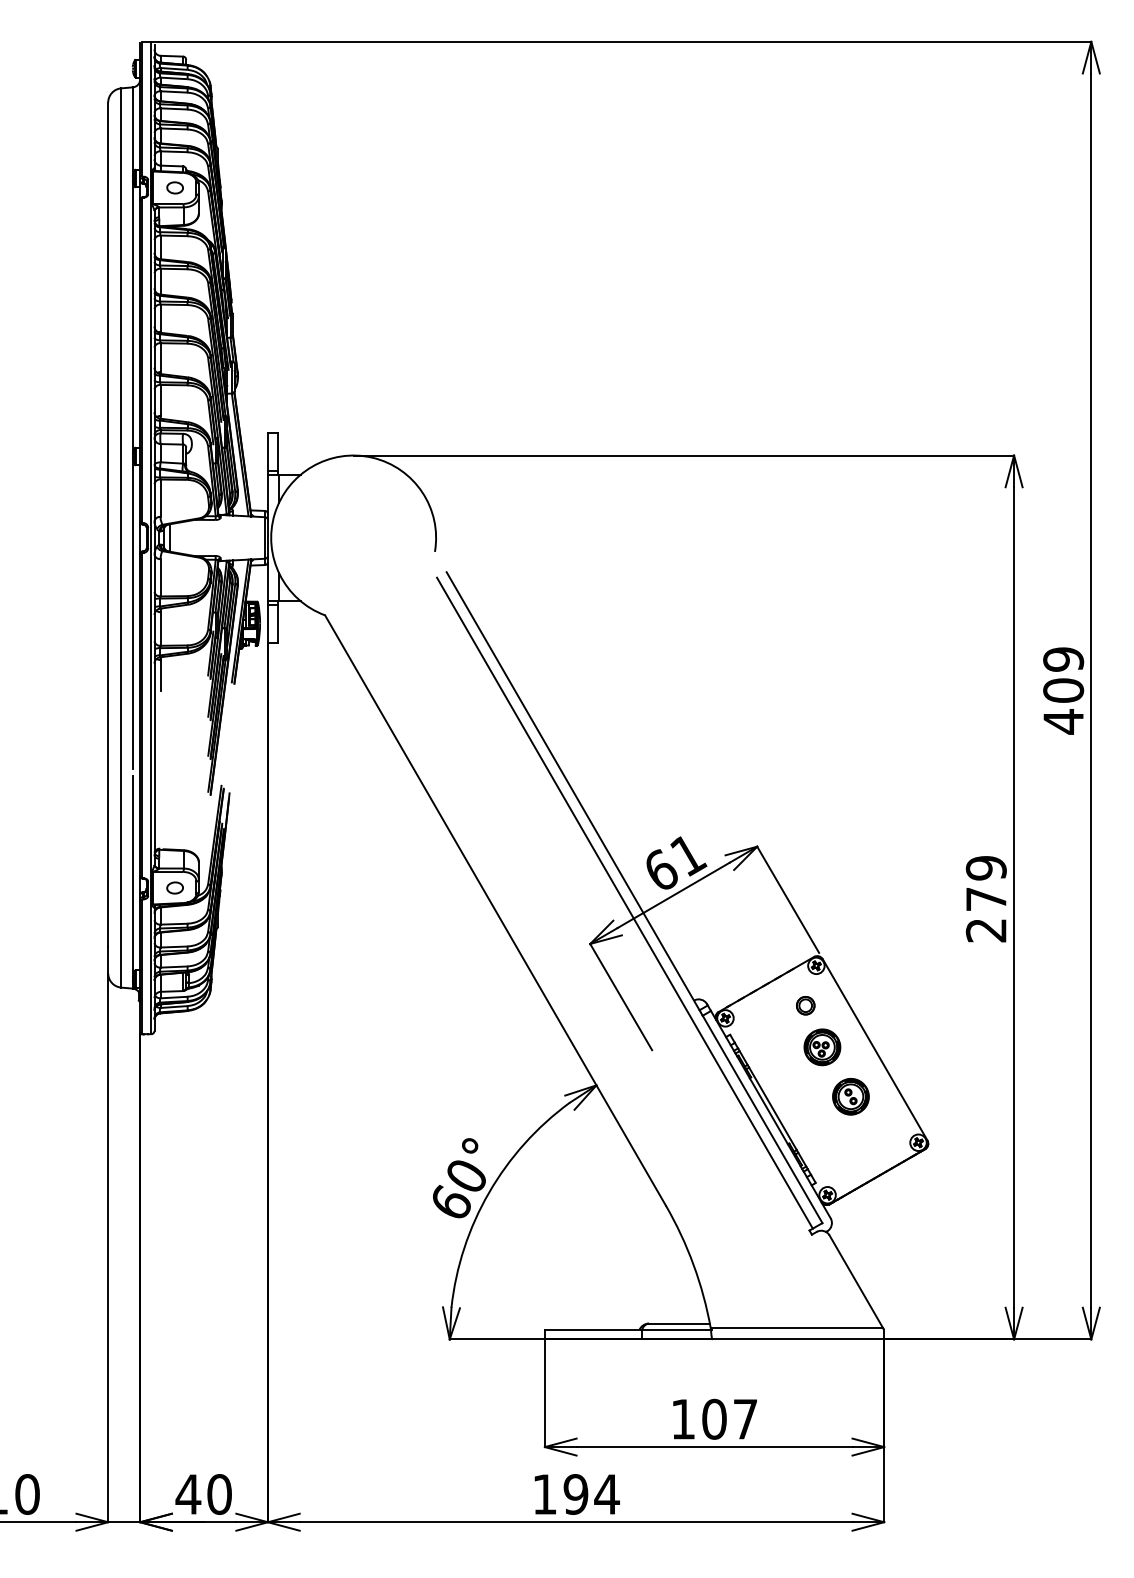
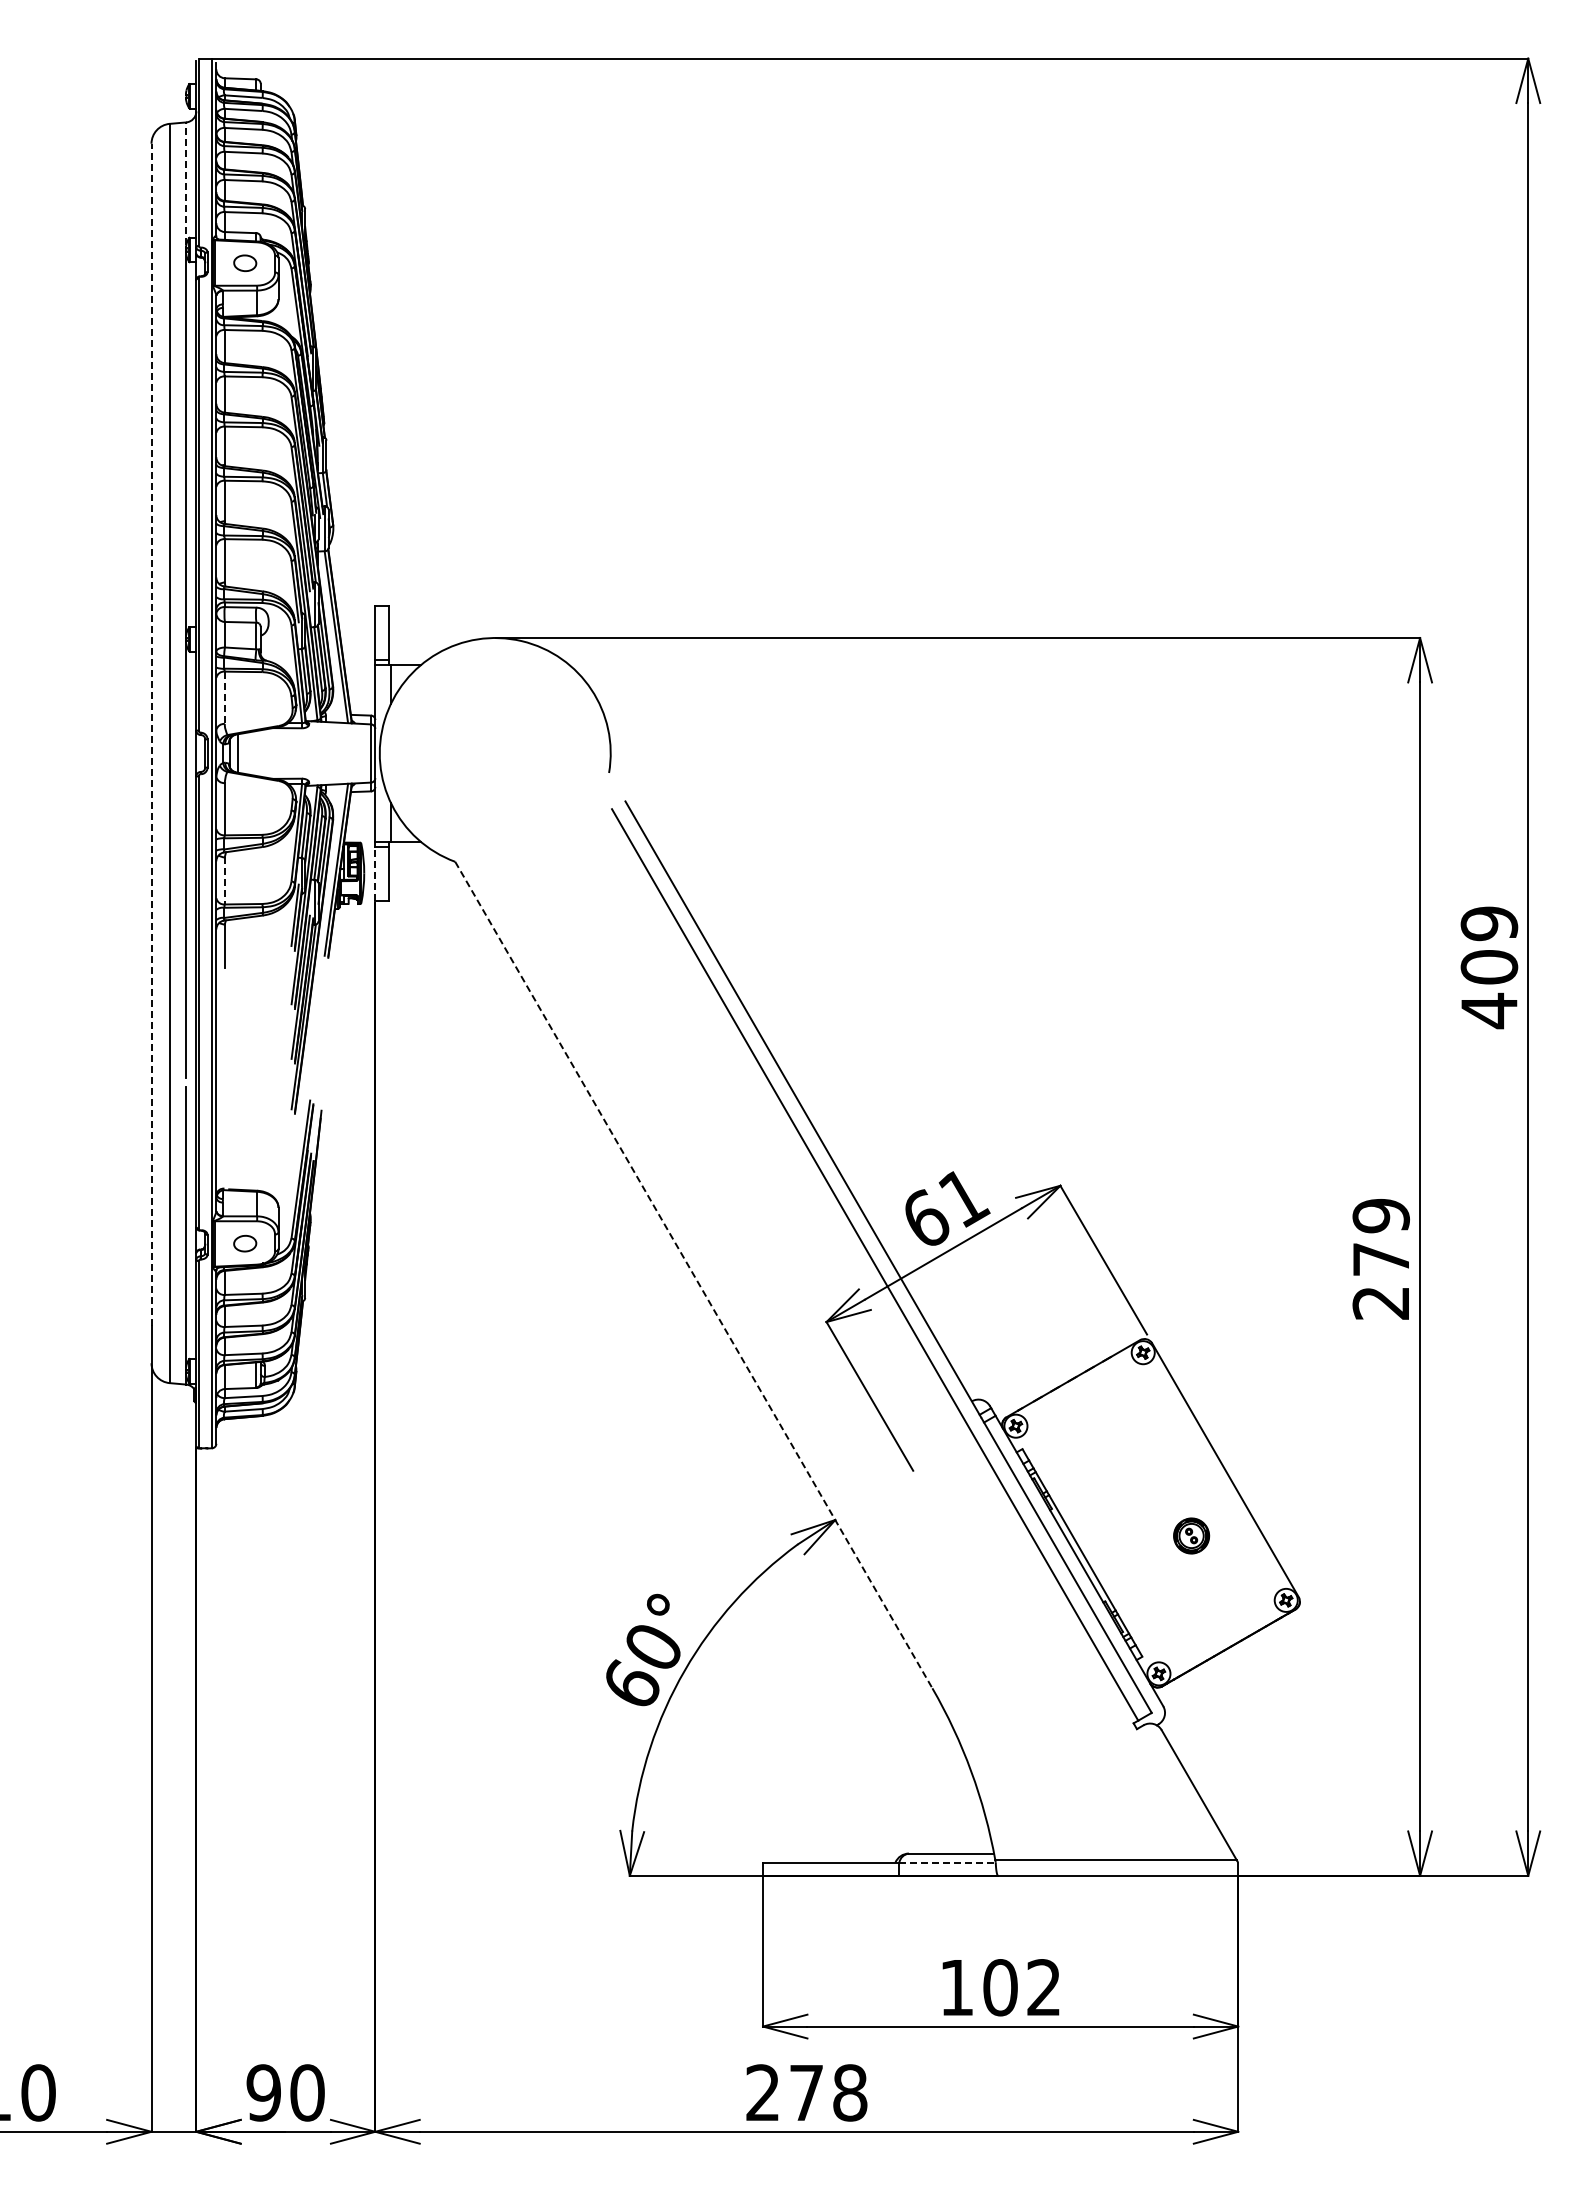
line: (133, 130) -> (186, 183), solid -> dashed
line: (160, 498) -> (224, 698), solid -> dashed
line: (108, 524) -> (151, 734), solid -> dashed
line: (268, 624) -> (375, 874), solid -> dashed
line: (160, 628) -> (224, 880), solid -> dashed
line: (495, 910) -> (694, 1275), solid -> dashed
part: (805, 1005) -> (1128, 1408), removed
part: (822, 1047) -> (1151, 1466), removed
part: (850, 1096) -> (1191, 1535), size x0.7
line: (676, 1329) -> (947, 1862), solid -> dashed
text: (745, 1419) -> (1043, 1987), 107 -> 102
text: (188, 1494) -> (263, 2092), 40 -> 90
text: (576, 1494) -> (807, 2092), 194 -> 278

